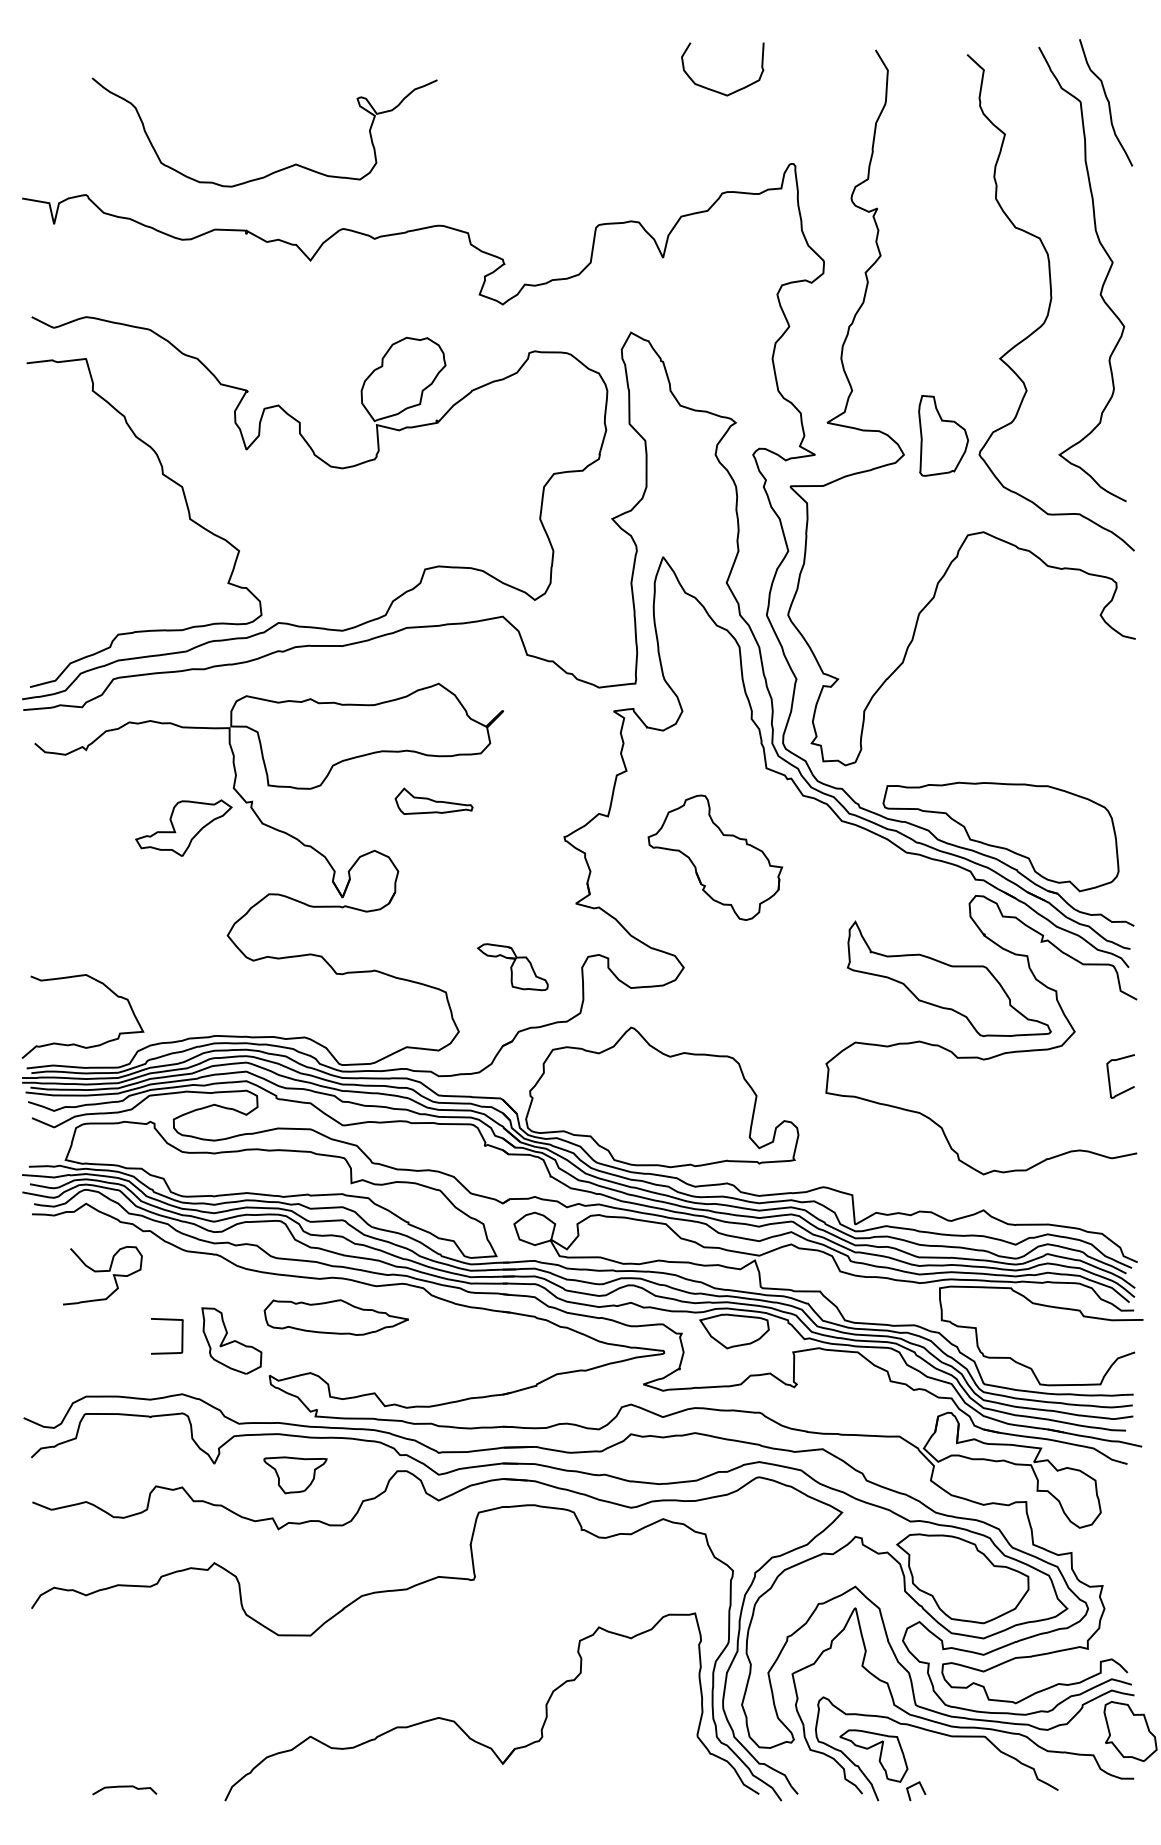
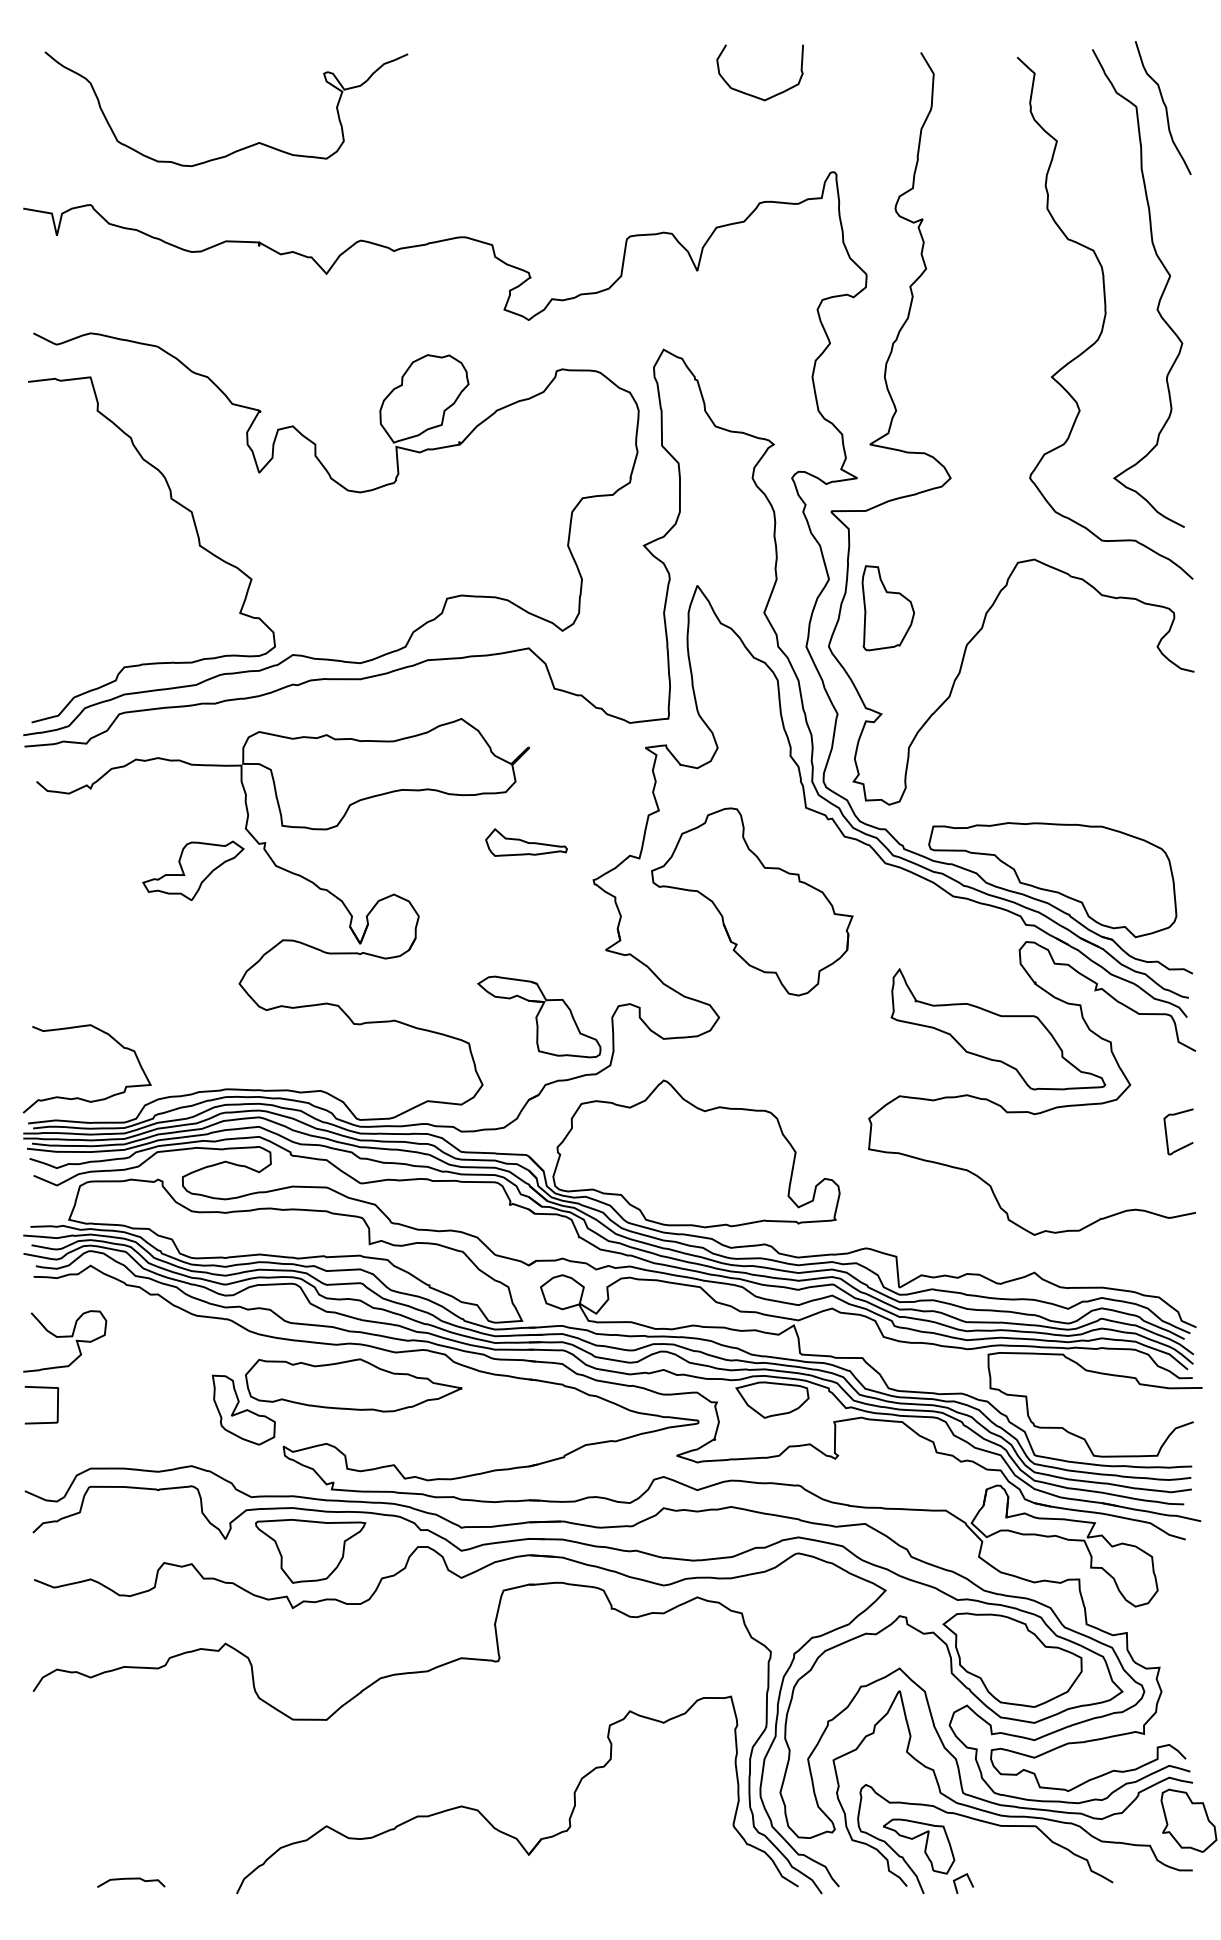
curve: (278, 169) -> (240, 148), moved
part: (942, 436) -> (887, 608), moved
part: (434, 801) -> (526, 842), moved
part: (715, 857) -> (752, 901), size x1.43
part: (512, 966) -> (539, 1016), size x1.67
curve: (103, 1271) -> (65, 1337), moved
part: (336, 1317) -> (353, 1385), size x1.43
curve: (182, 1336) -> (57, 1405), moved
part: (295, 1475) -> (310, 1551), size x1.67

